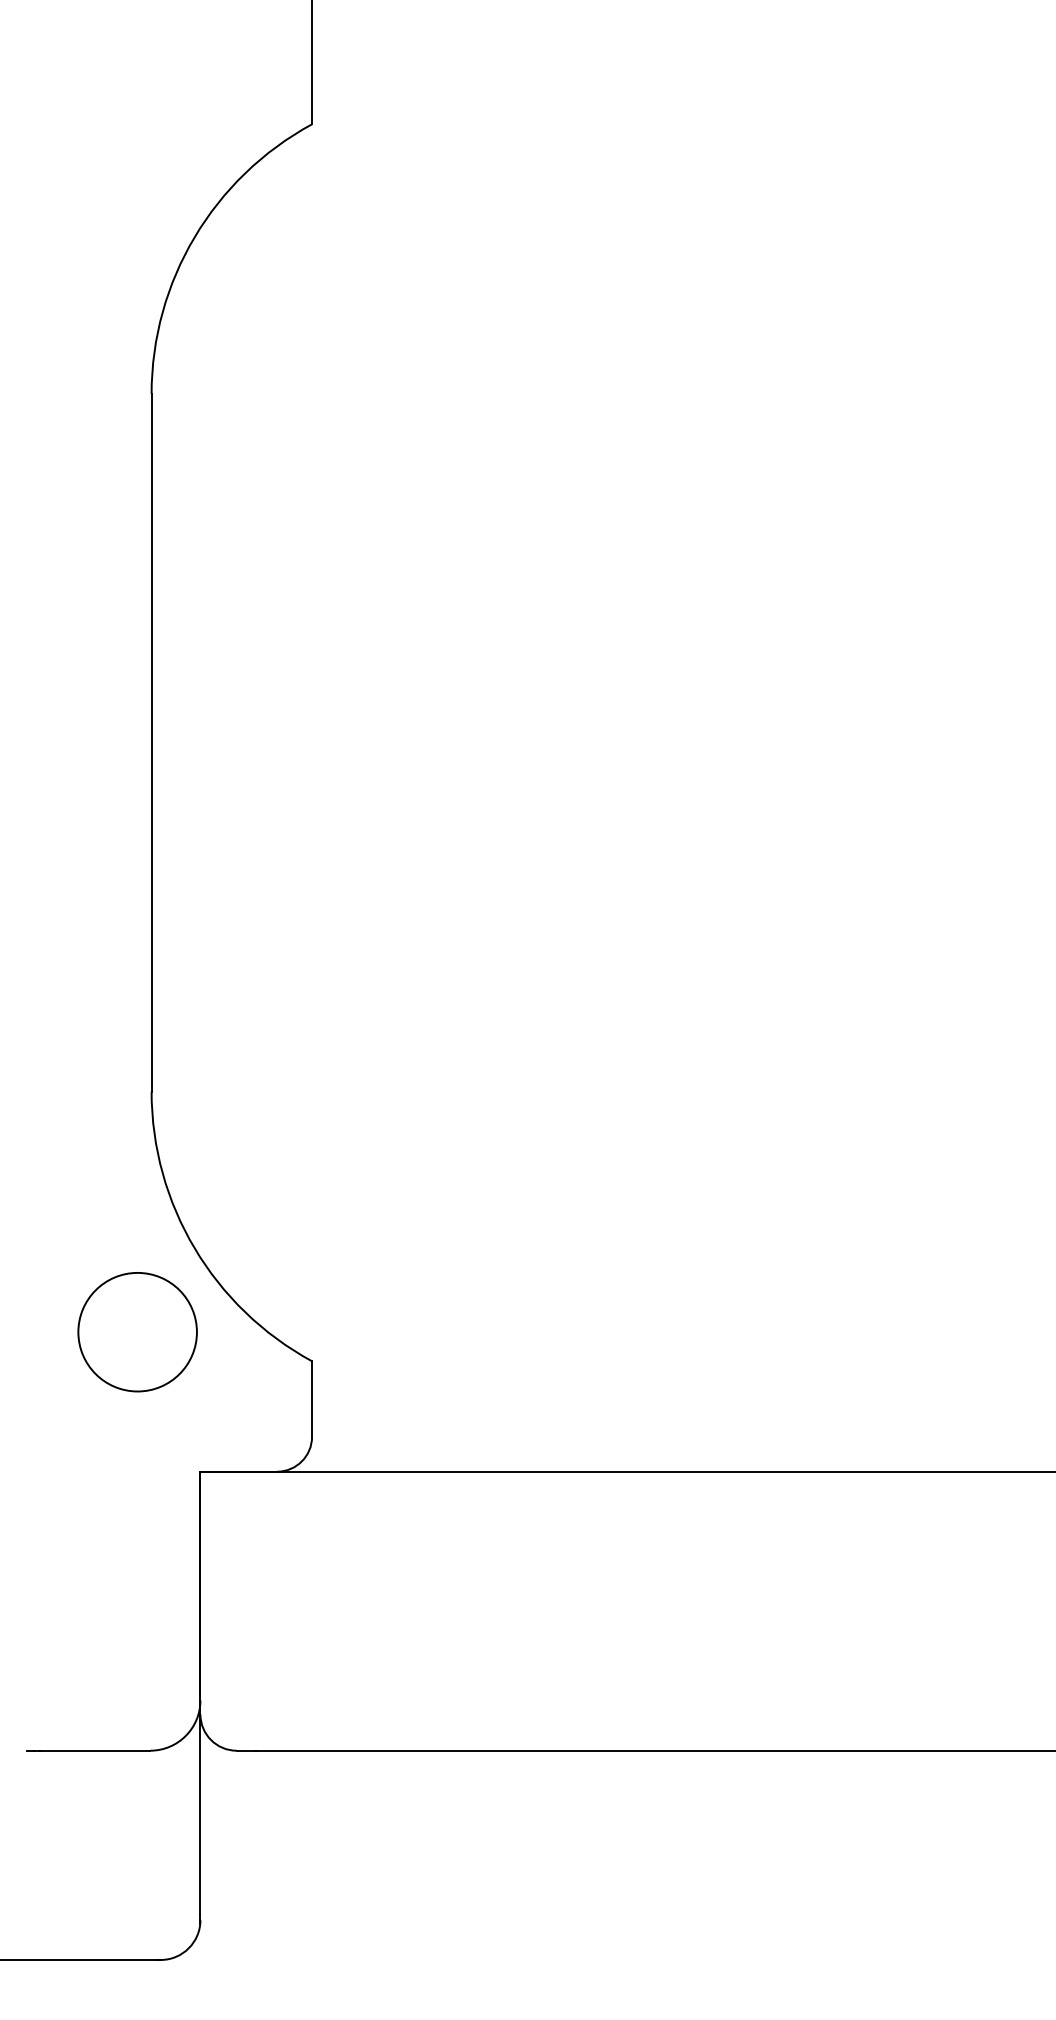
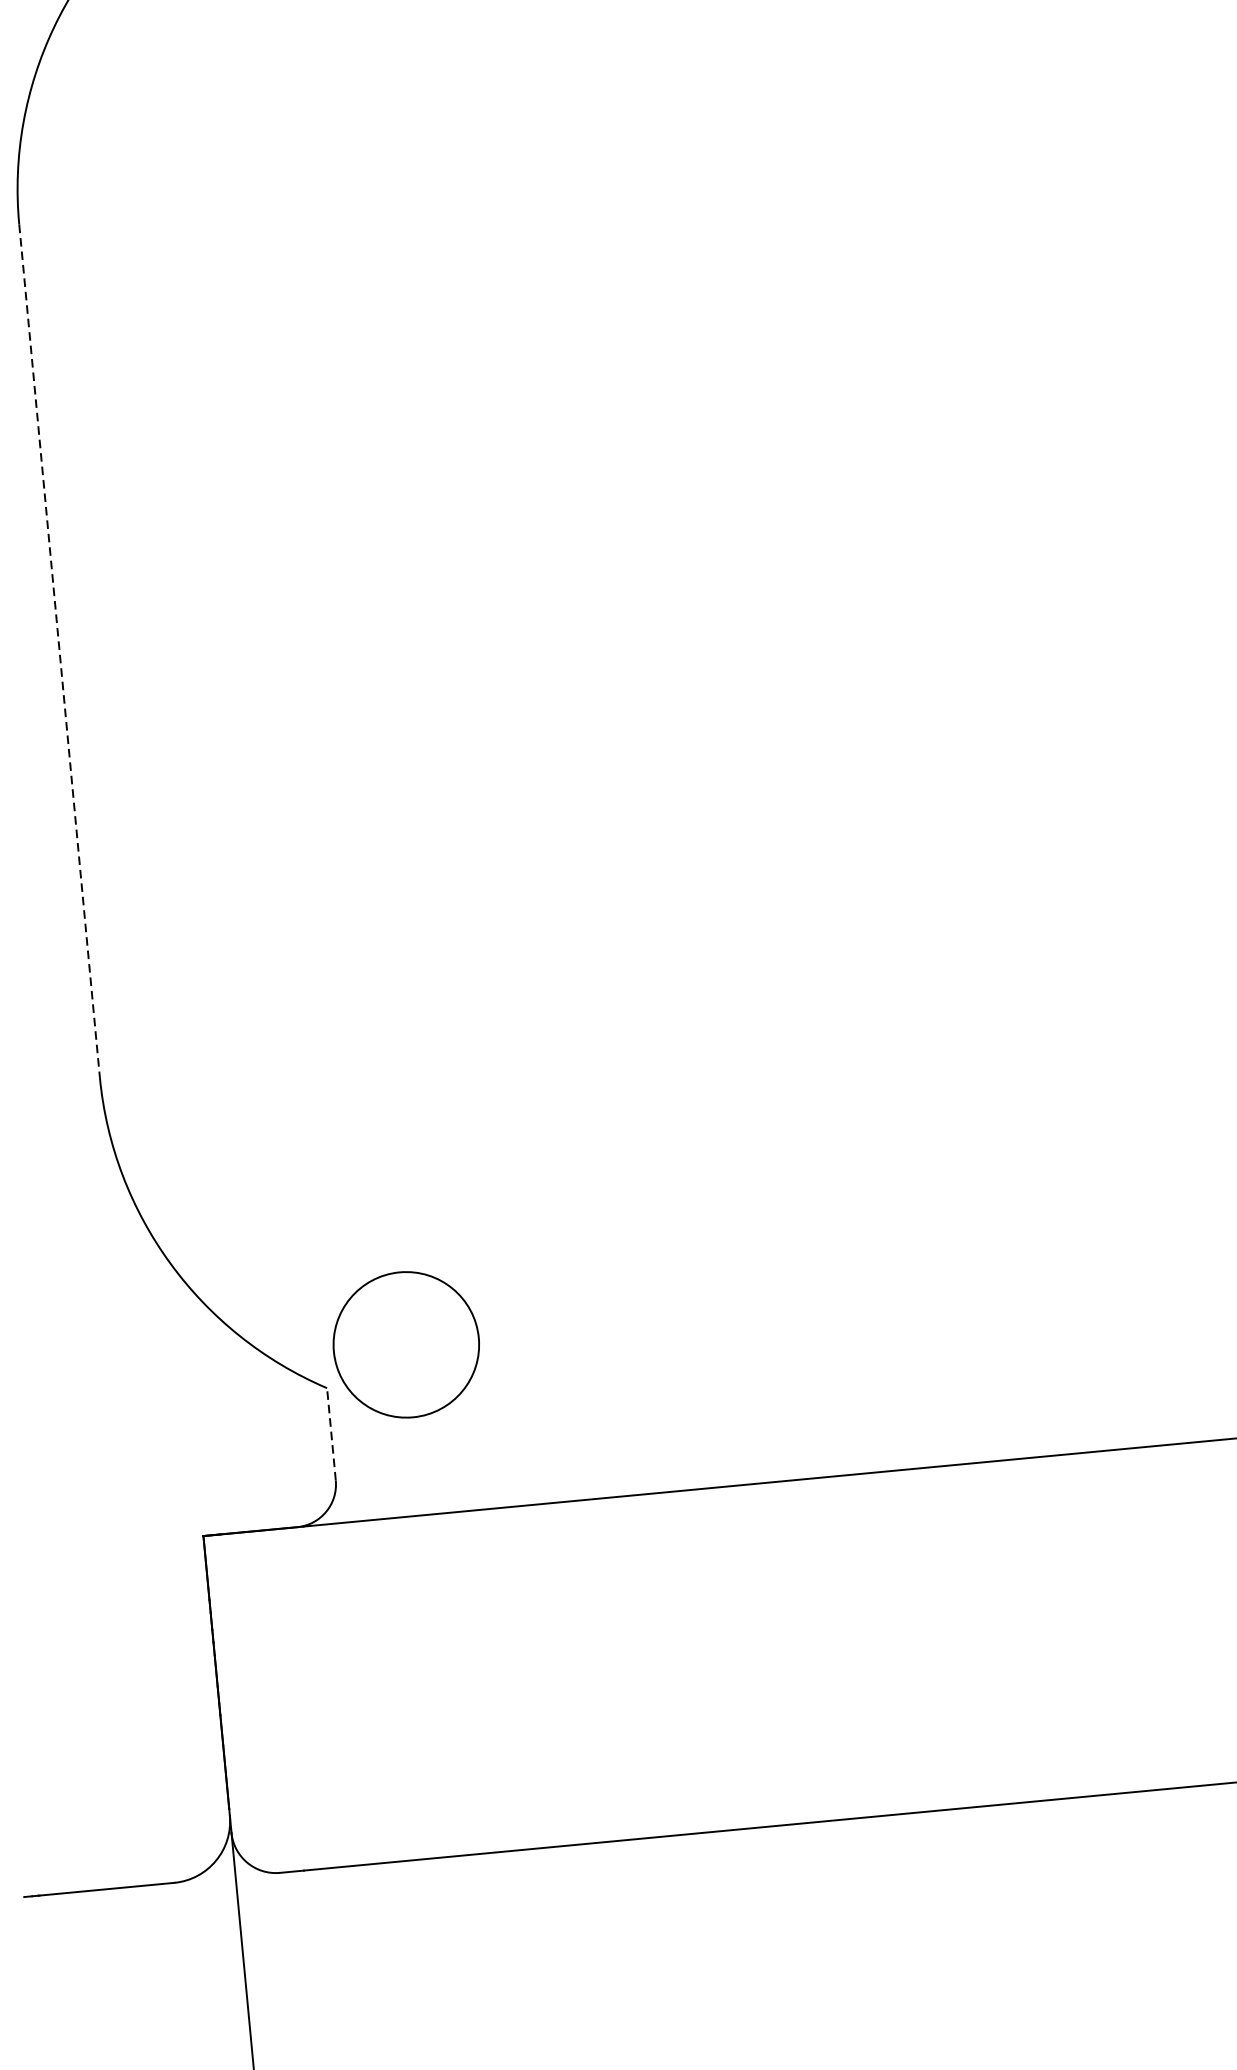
line: (151, 742) -> (59, 650), solid -> dashed
circle: (137, 1332) -> (406, 1345), moved
line: (312, 1399) -> (332, 1434), solid -> dashed

